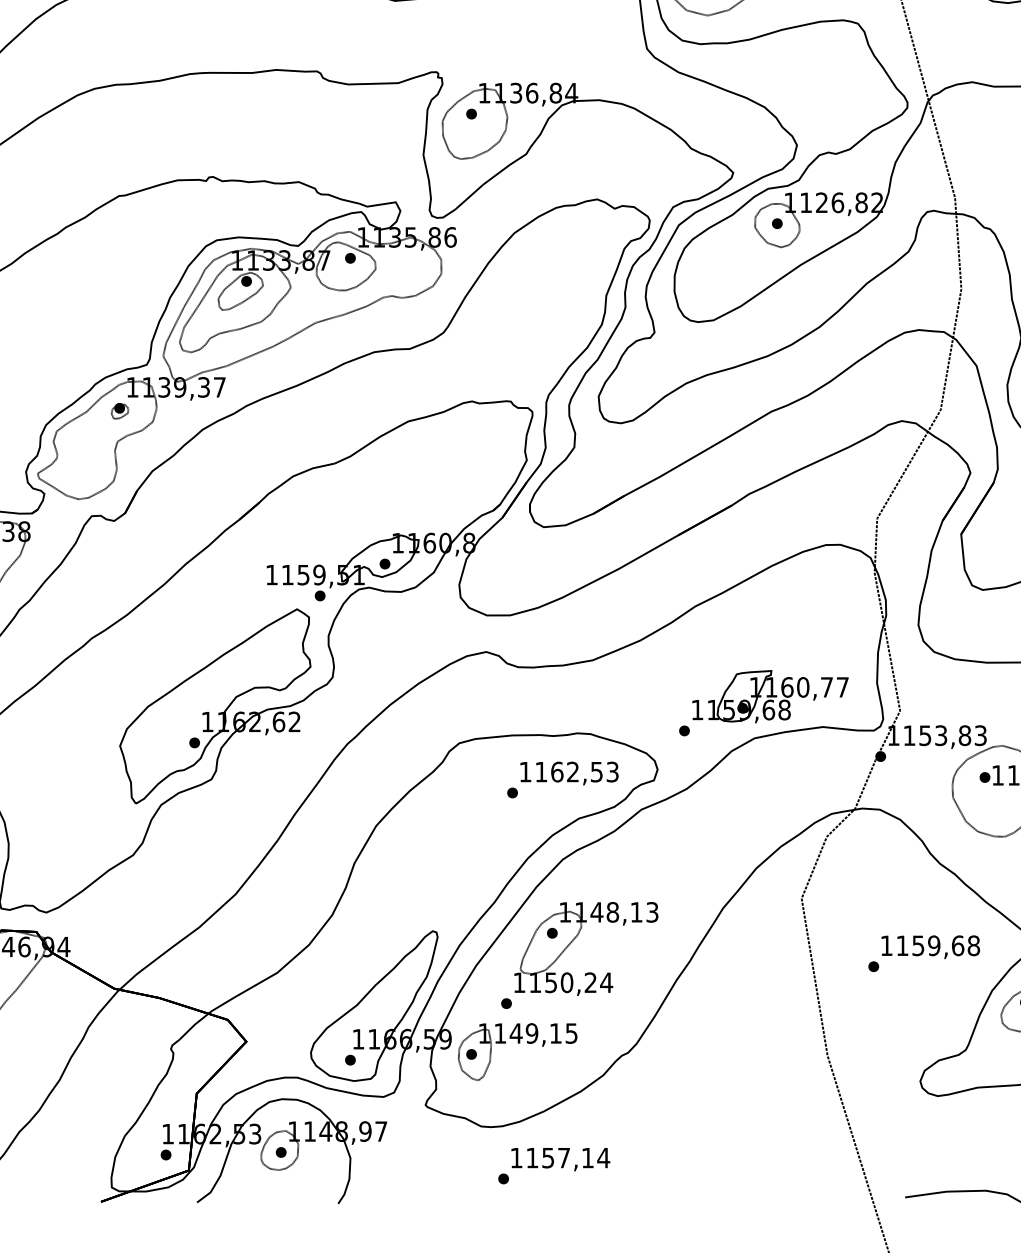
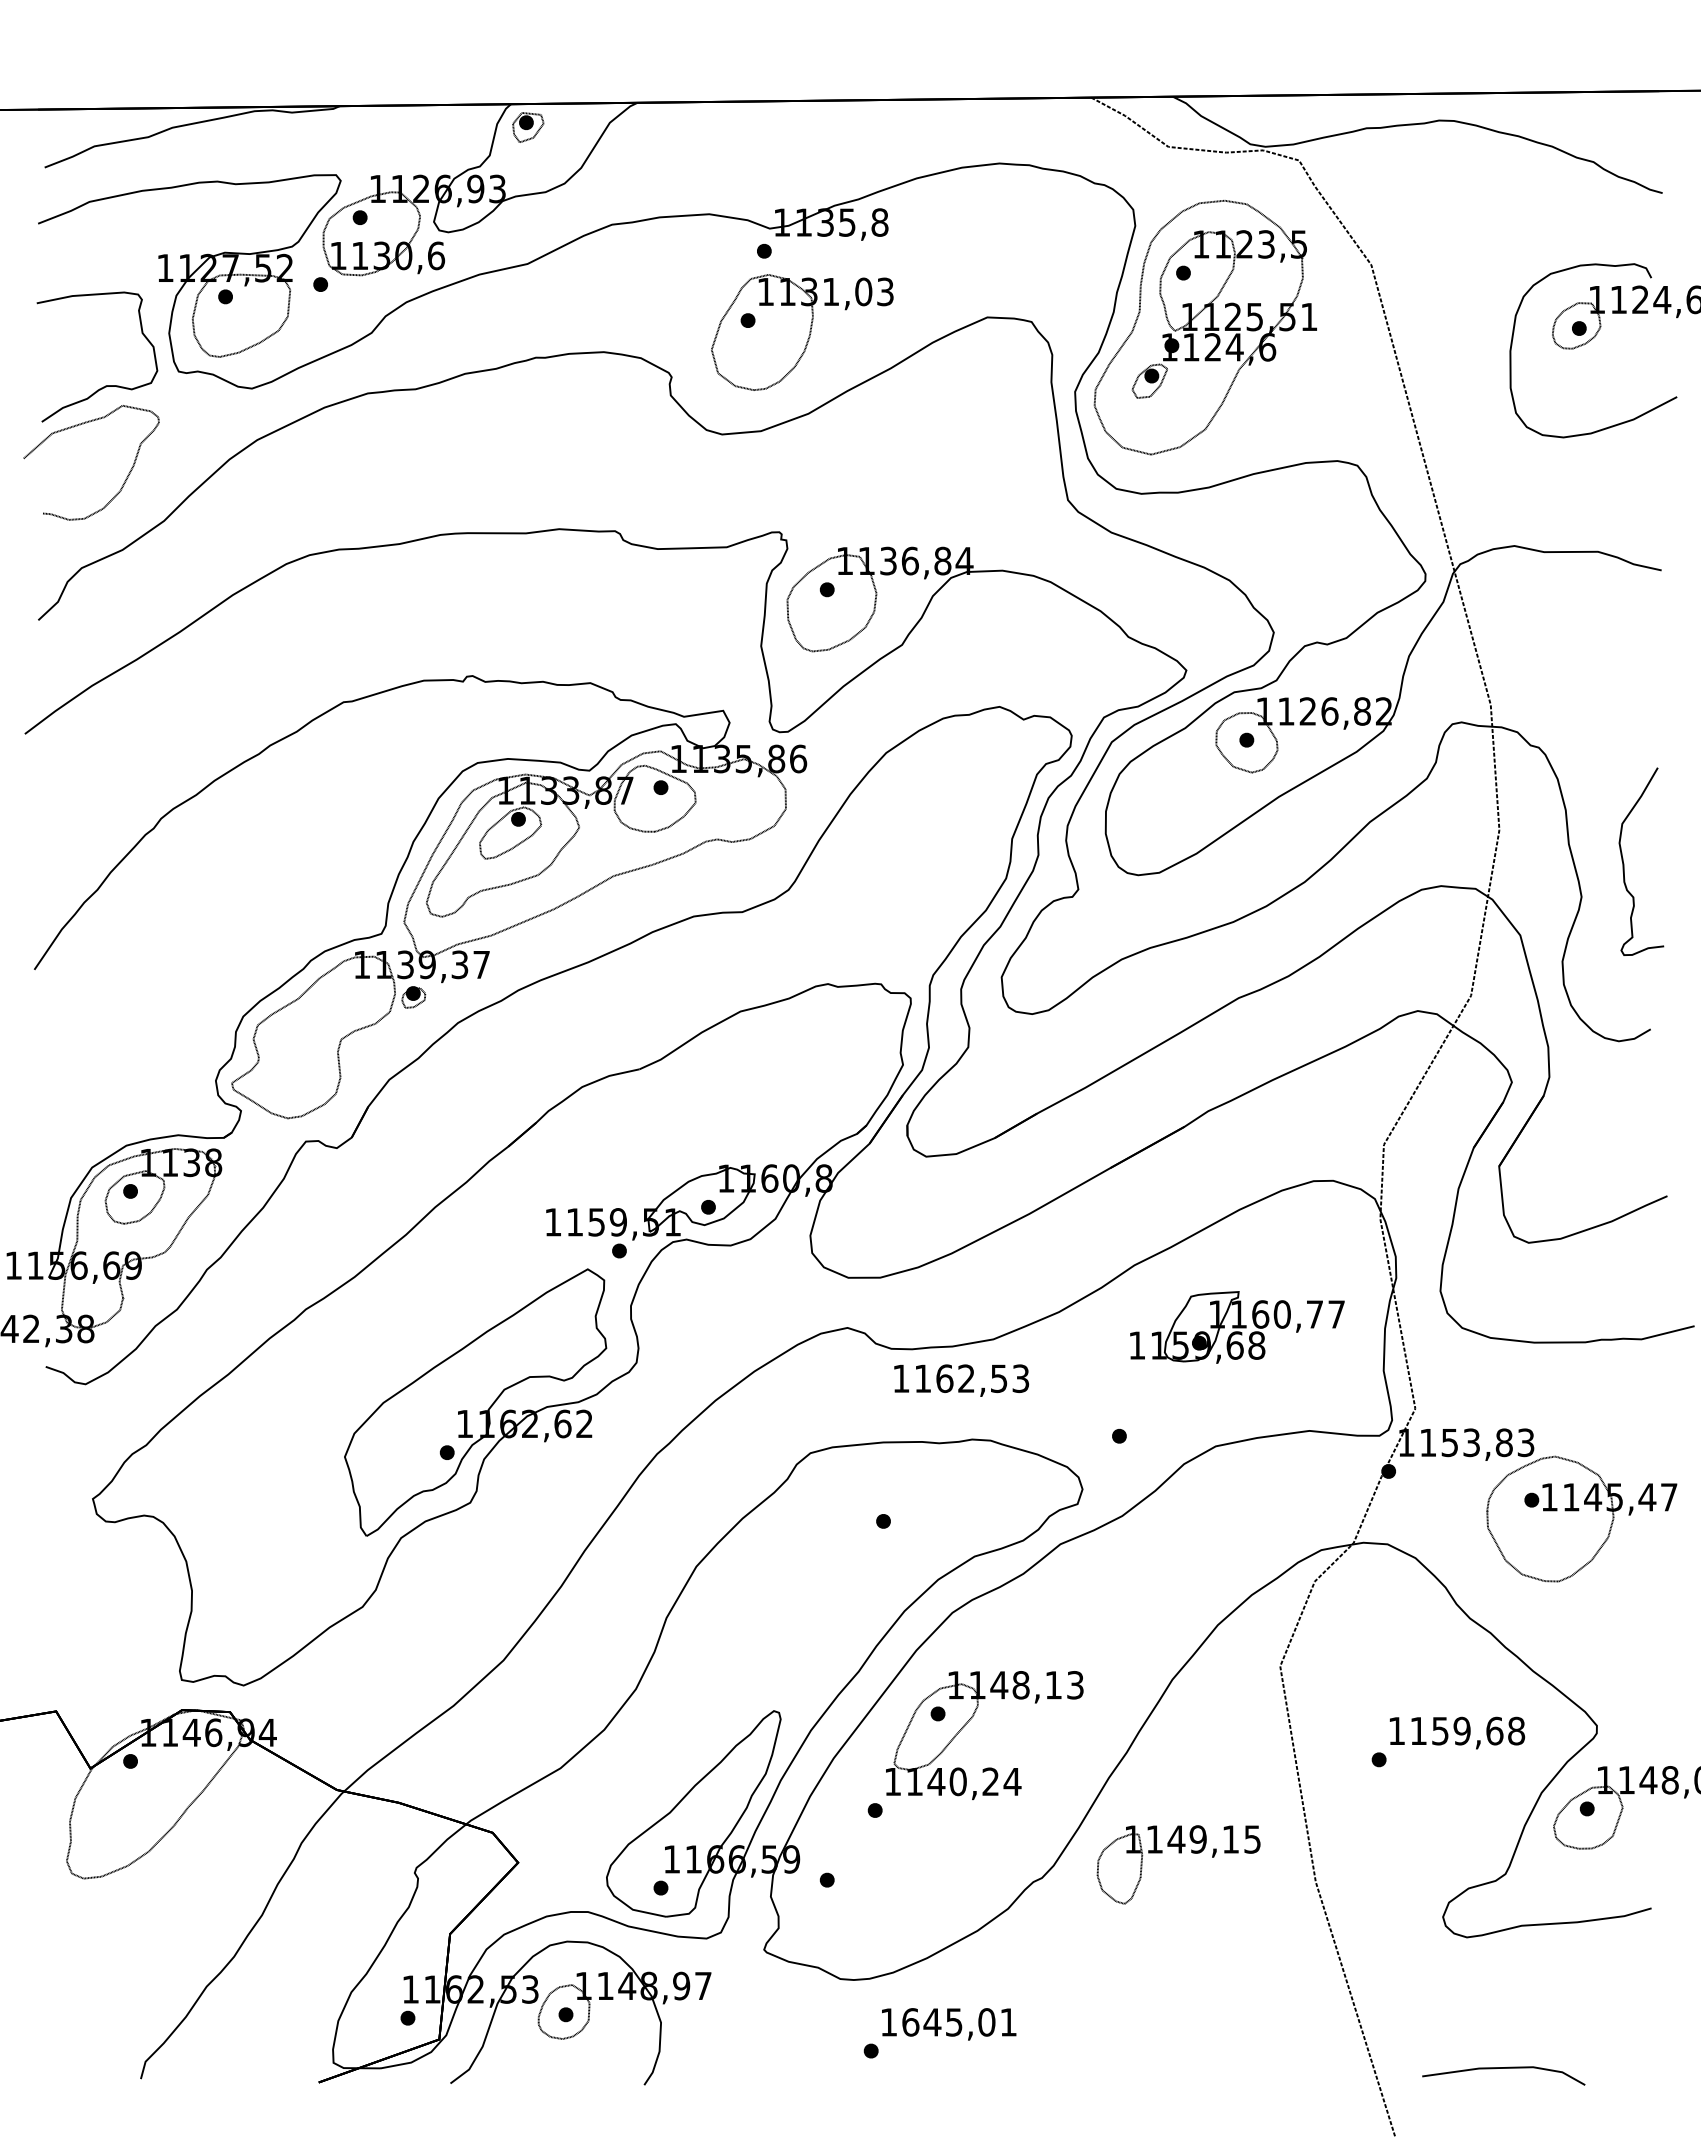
part: (119, 411) -> (413, 997), moved
part: (770, 696) -> (1237, 1327), moved
text: (569, 773) -> (961, 1380), moved
text: (551, 983) -> (936, 1782), 1150,24 -> 1140,24
part: (517, 1043) -> (1178, 1853), moved
text: (567, 1158) -> (959, 2022), 1157,14 -> 1645,01

